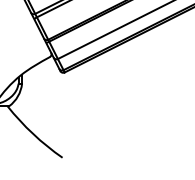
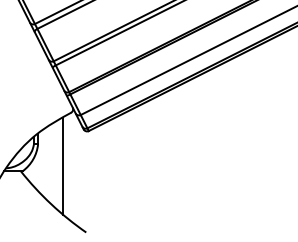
line: (43, 102) -> (63, 166), added

